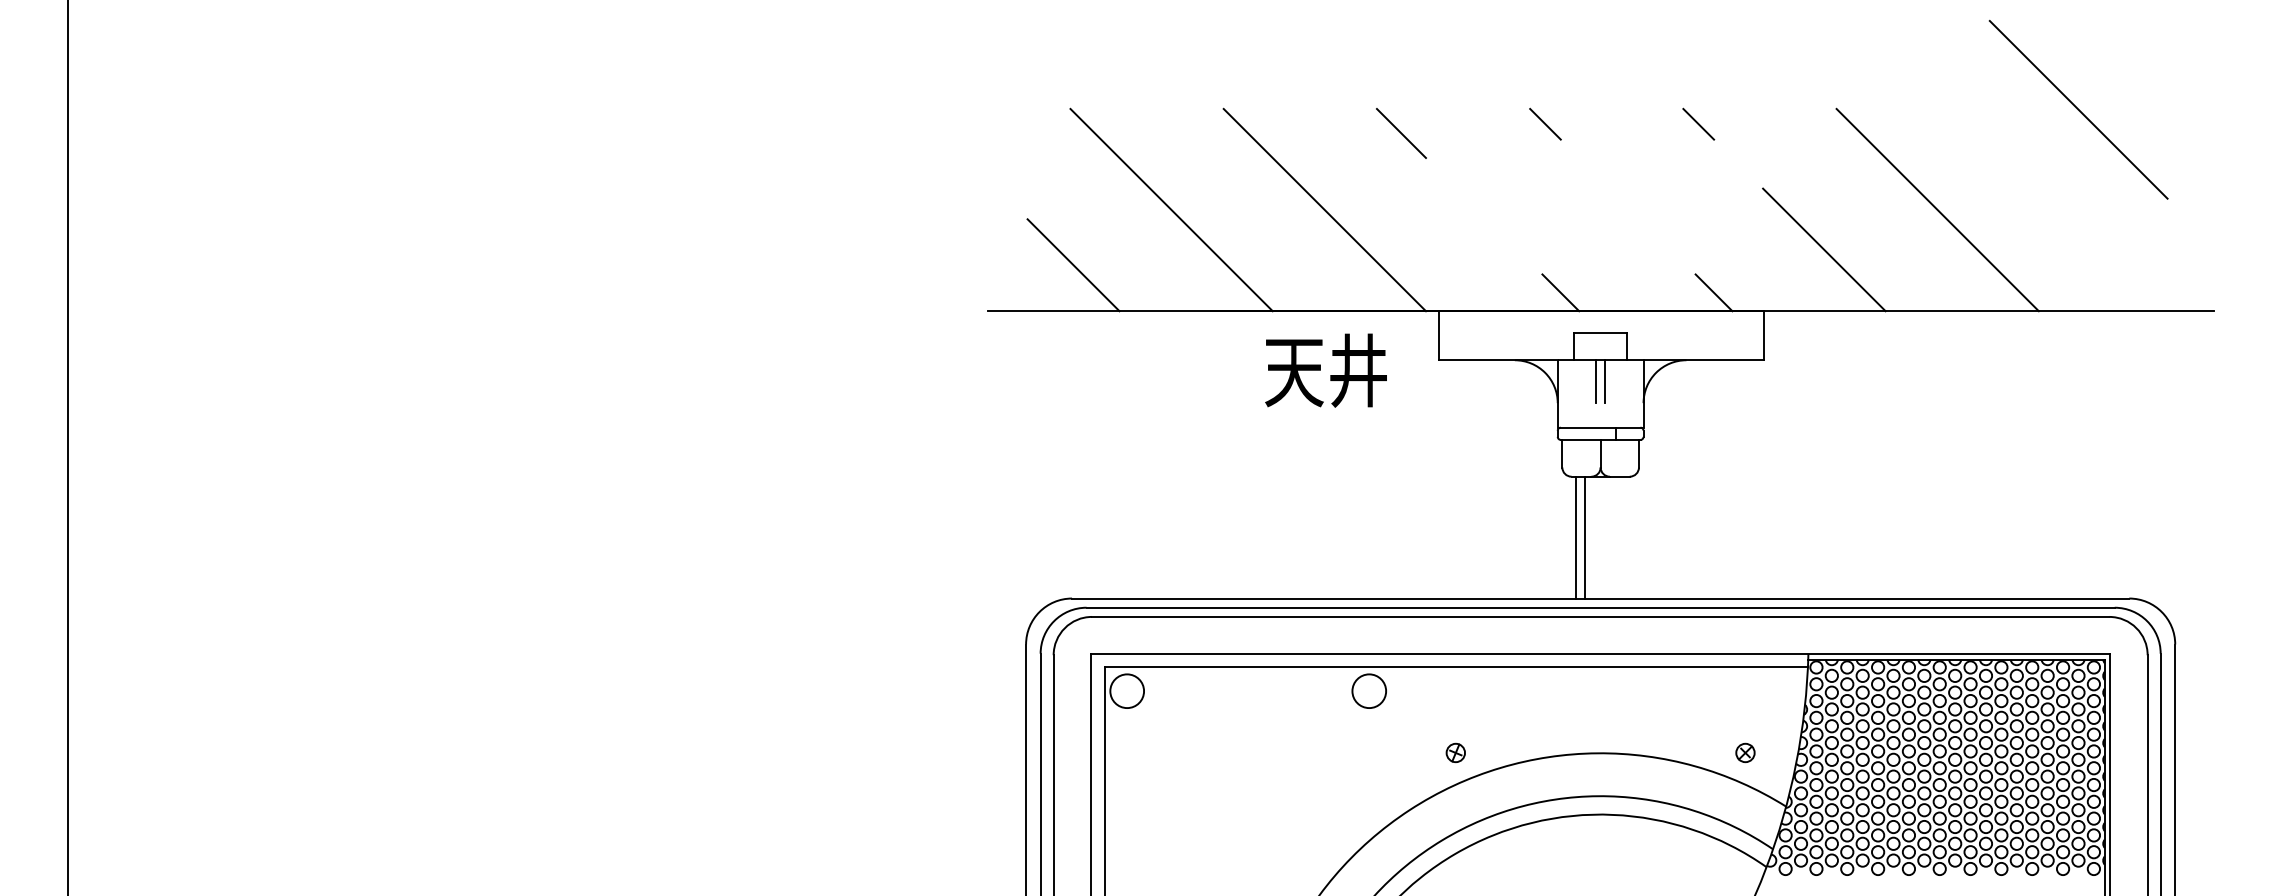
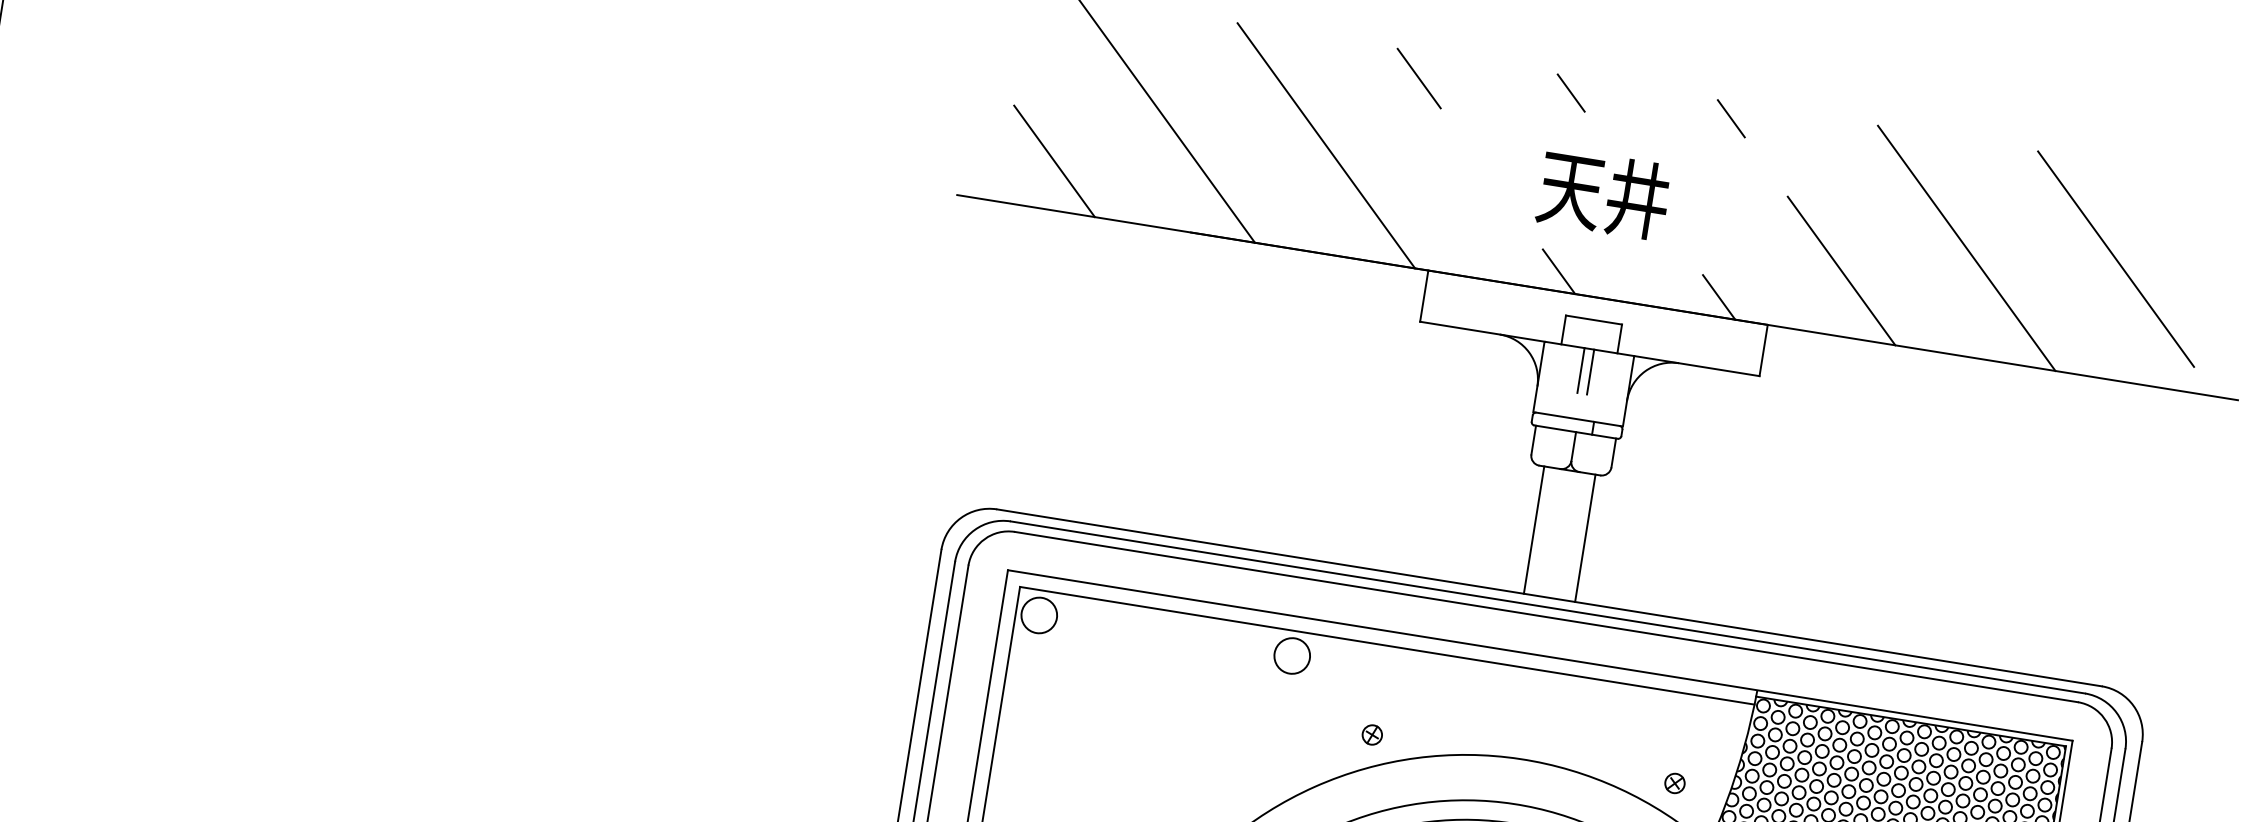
line: (2078, 109) -> (2115, 258), moved
text: (1325, 370) -> (1603, 193), moved
line: (1585, 537) -> (1585, 538), moved

